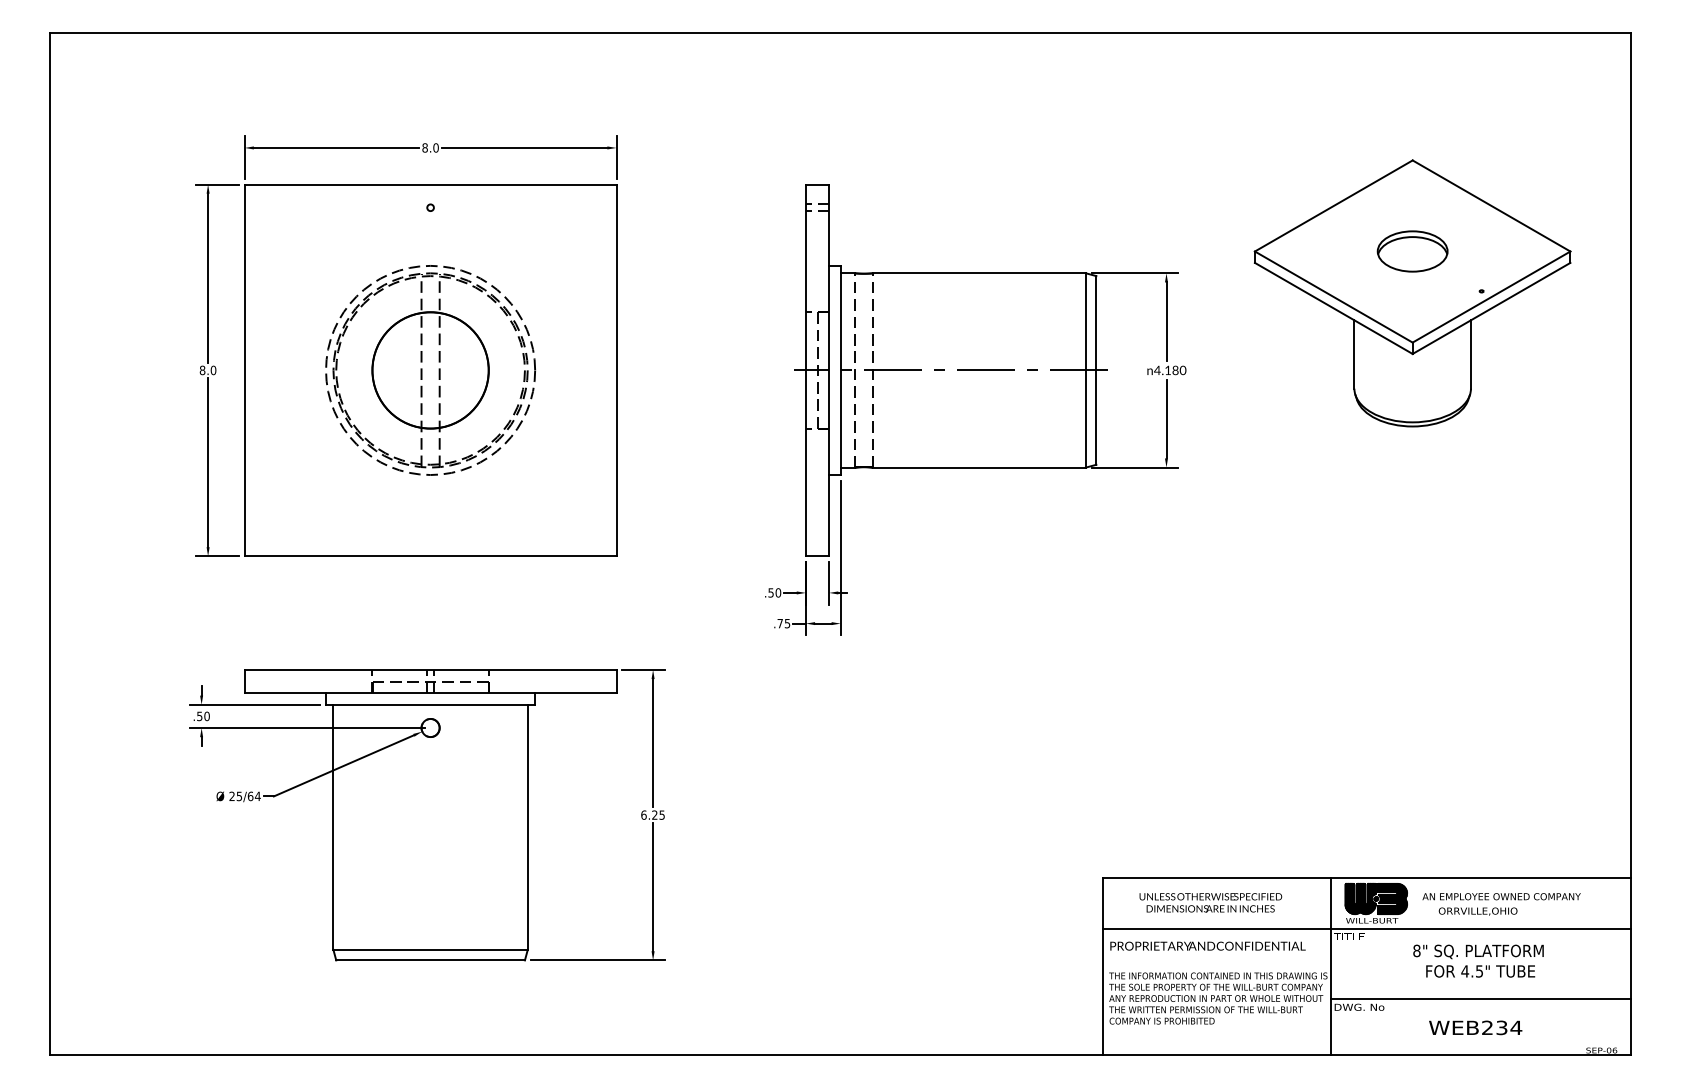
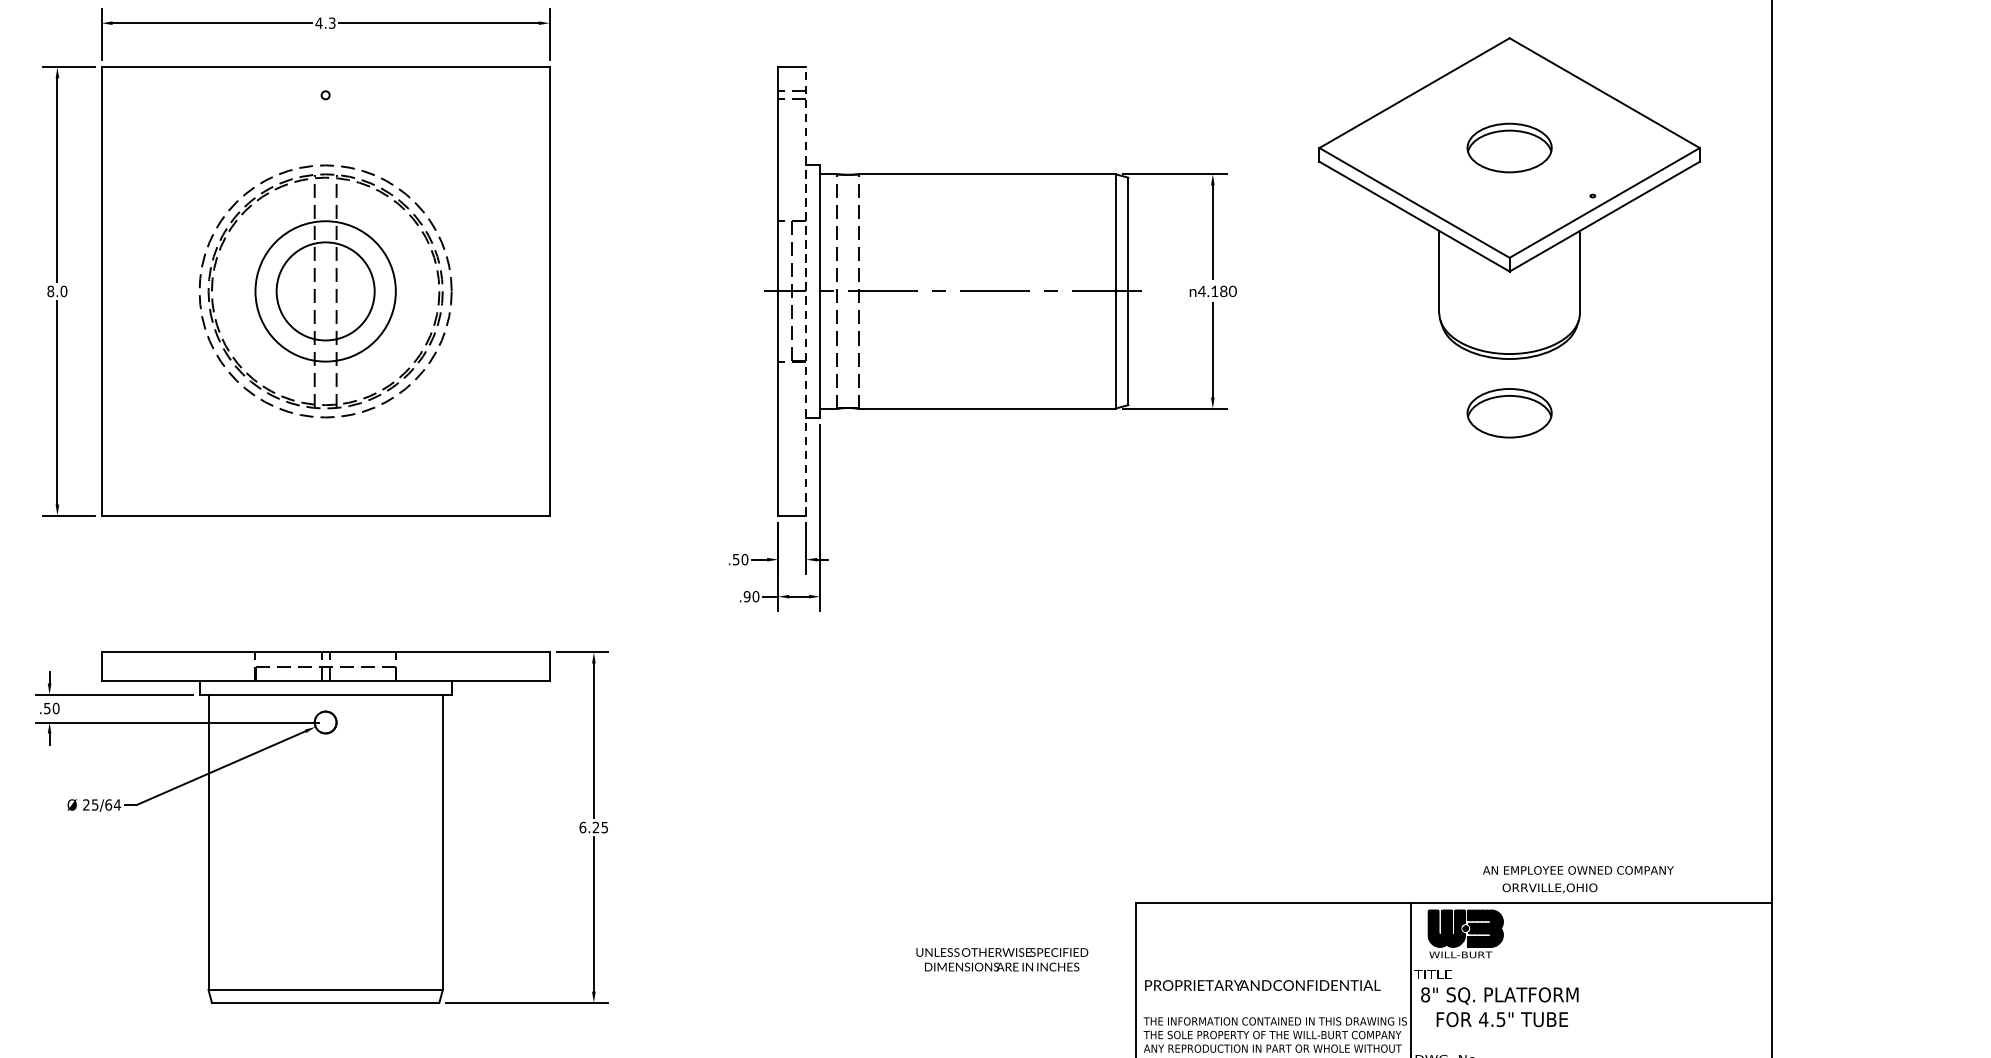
text: (430, 147) -> (325, 22), 8.0 -> 4.3
circle: (430, 370) -> (325, 291), size x0.7
line: (829, 370) -> (806, 291), solid -> dashed
part: (1412, 471) -> (1509, 413), added
text: (783, 623) -> (751, 596), .75 -> .90
text: (1210, 902) -> (1001, 959), moved
text: (1501, 904) -> (1578, 879), moved
line: (1366, 929) -> (1453, 965), removed
text: (1478, 960) -> (1499, 1006), moved
line: (1480, 999) -> (1591, 1049), removed

